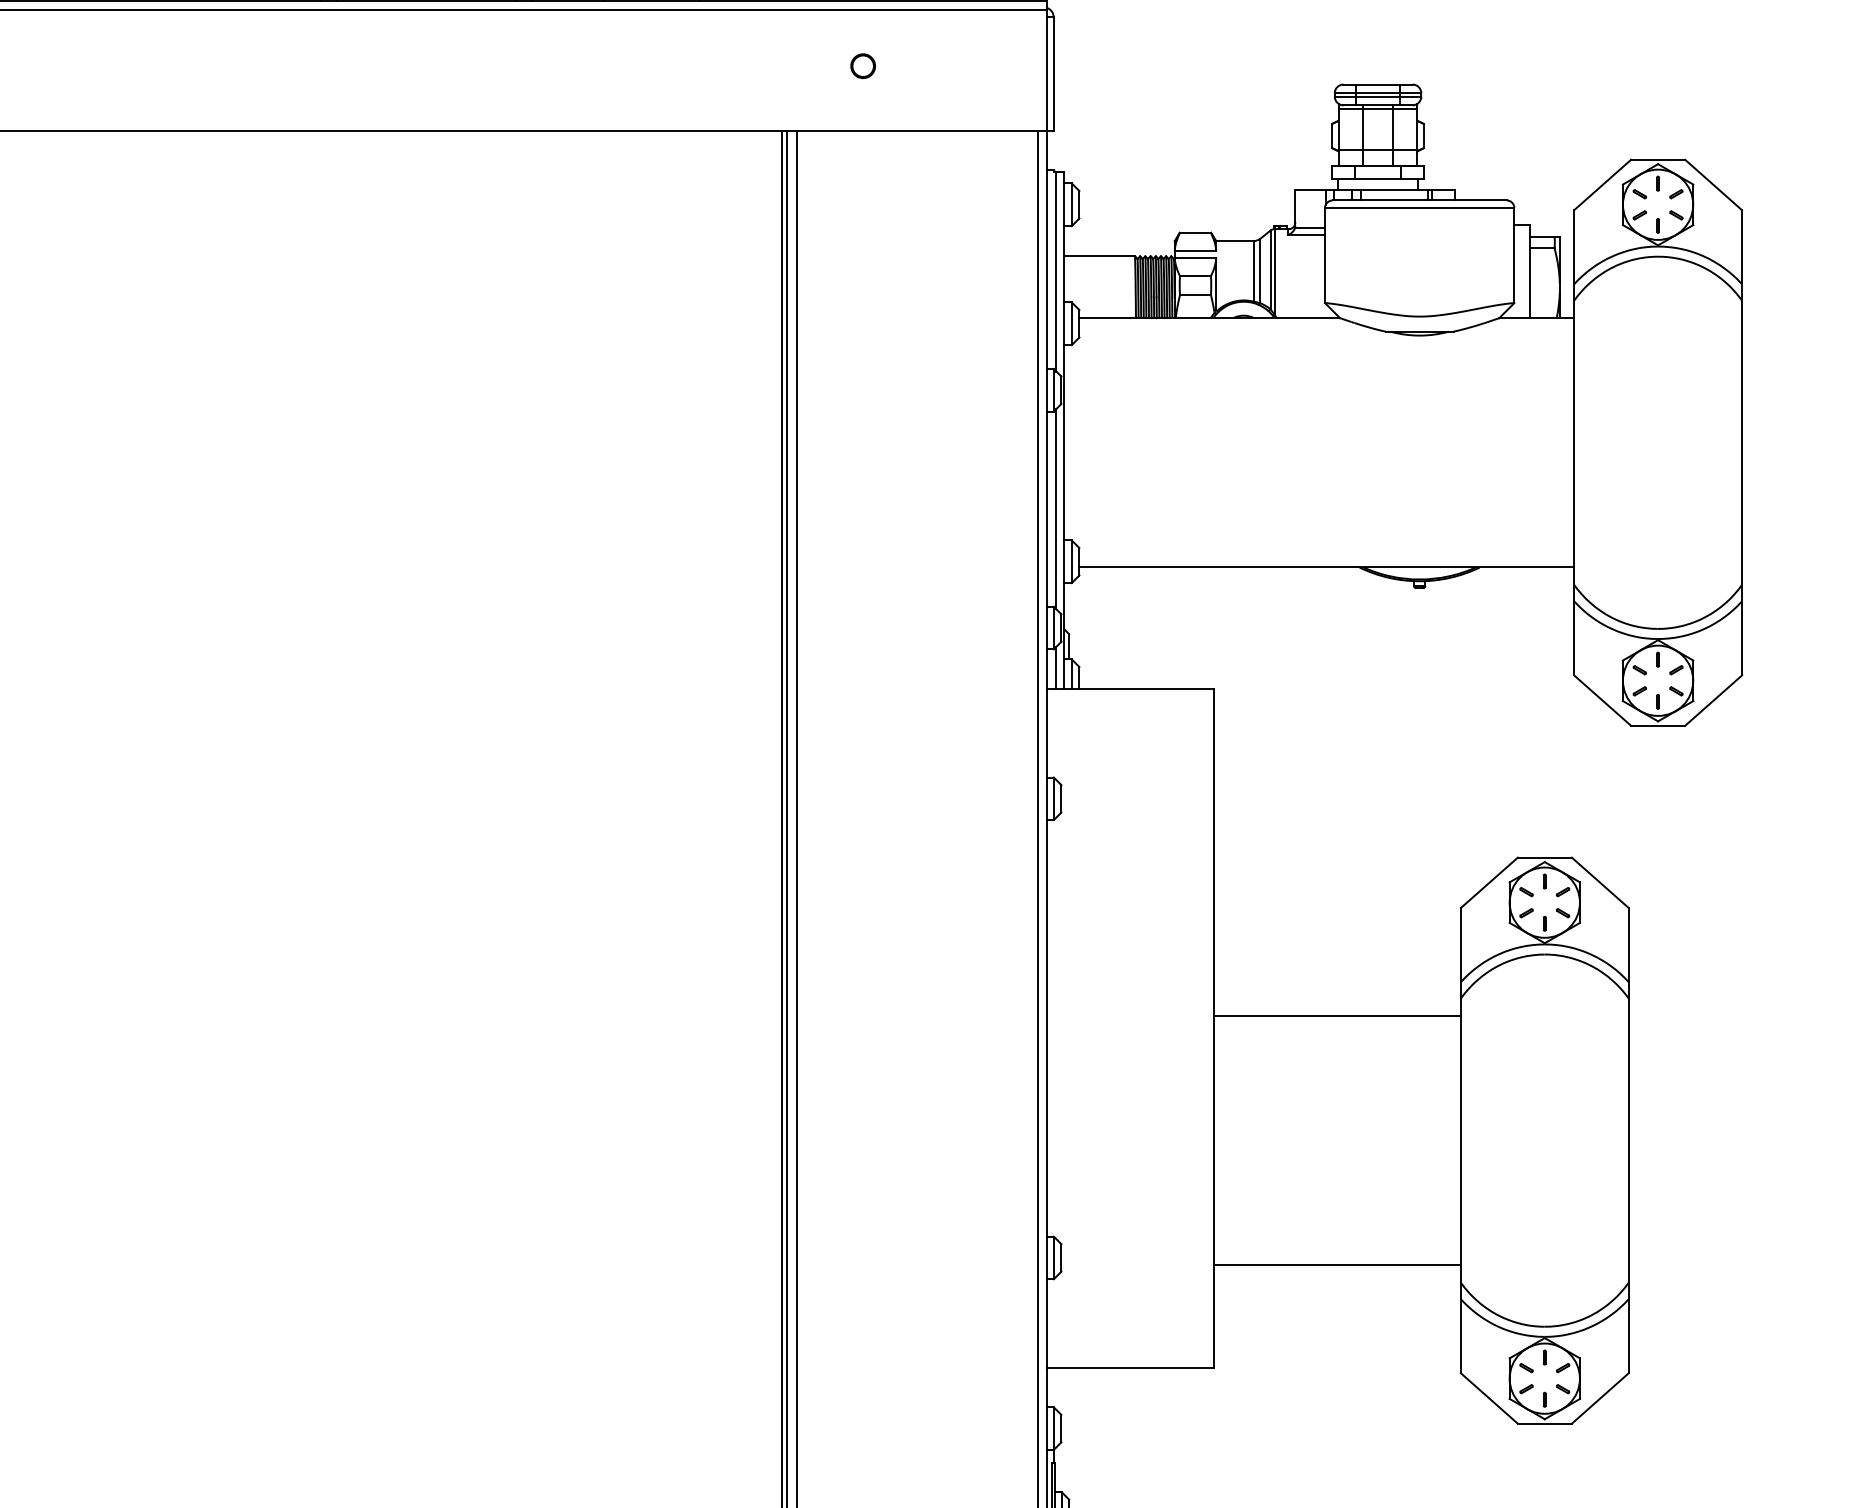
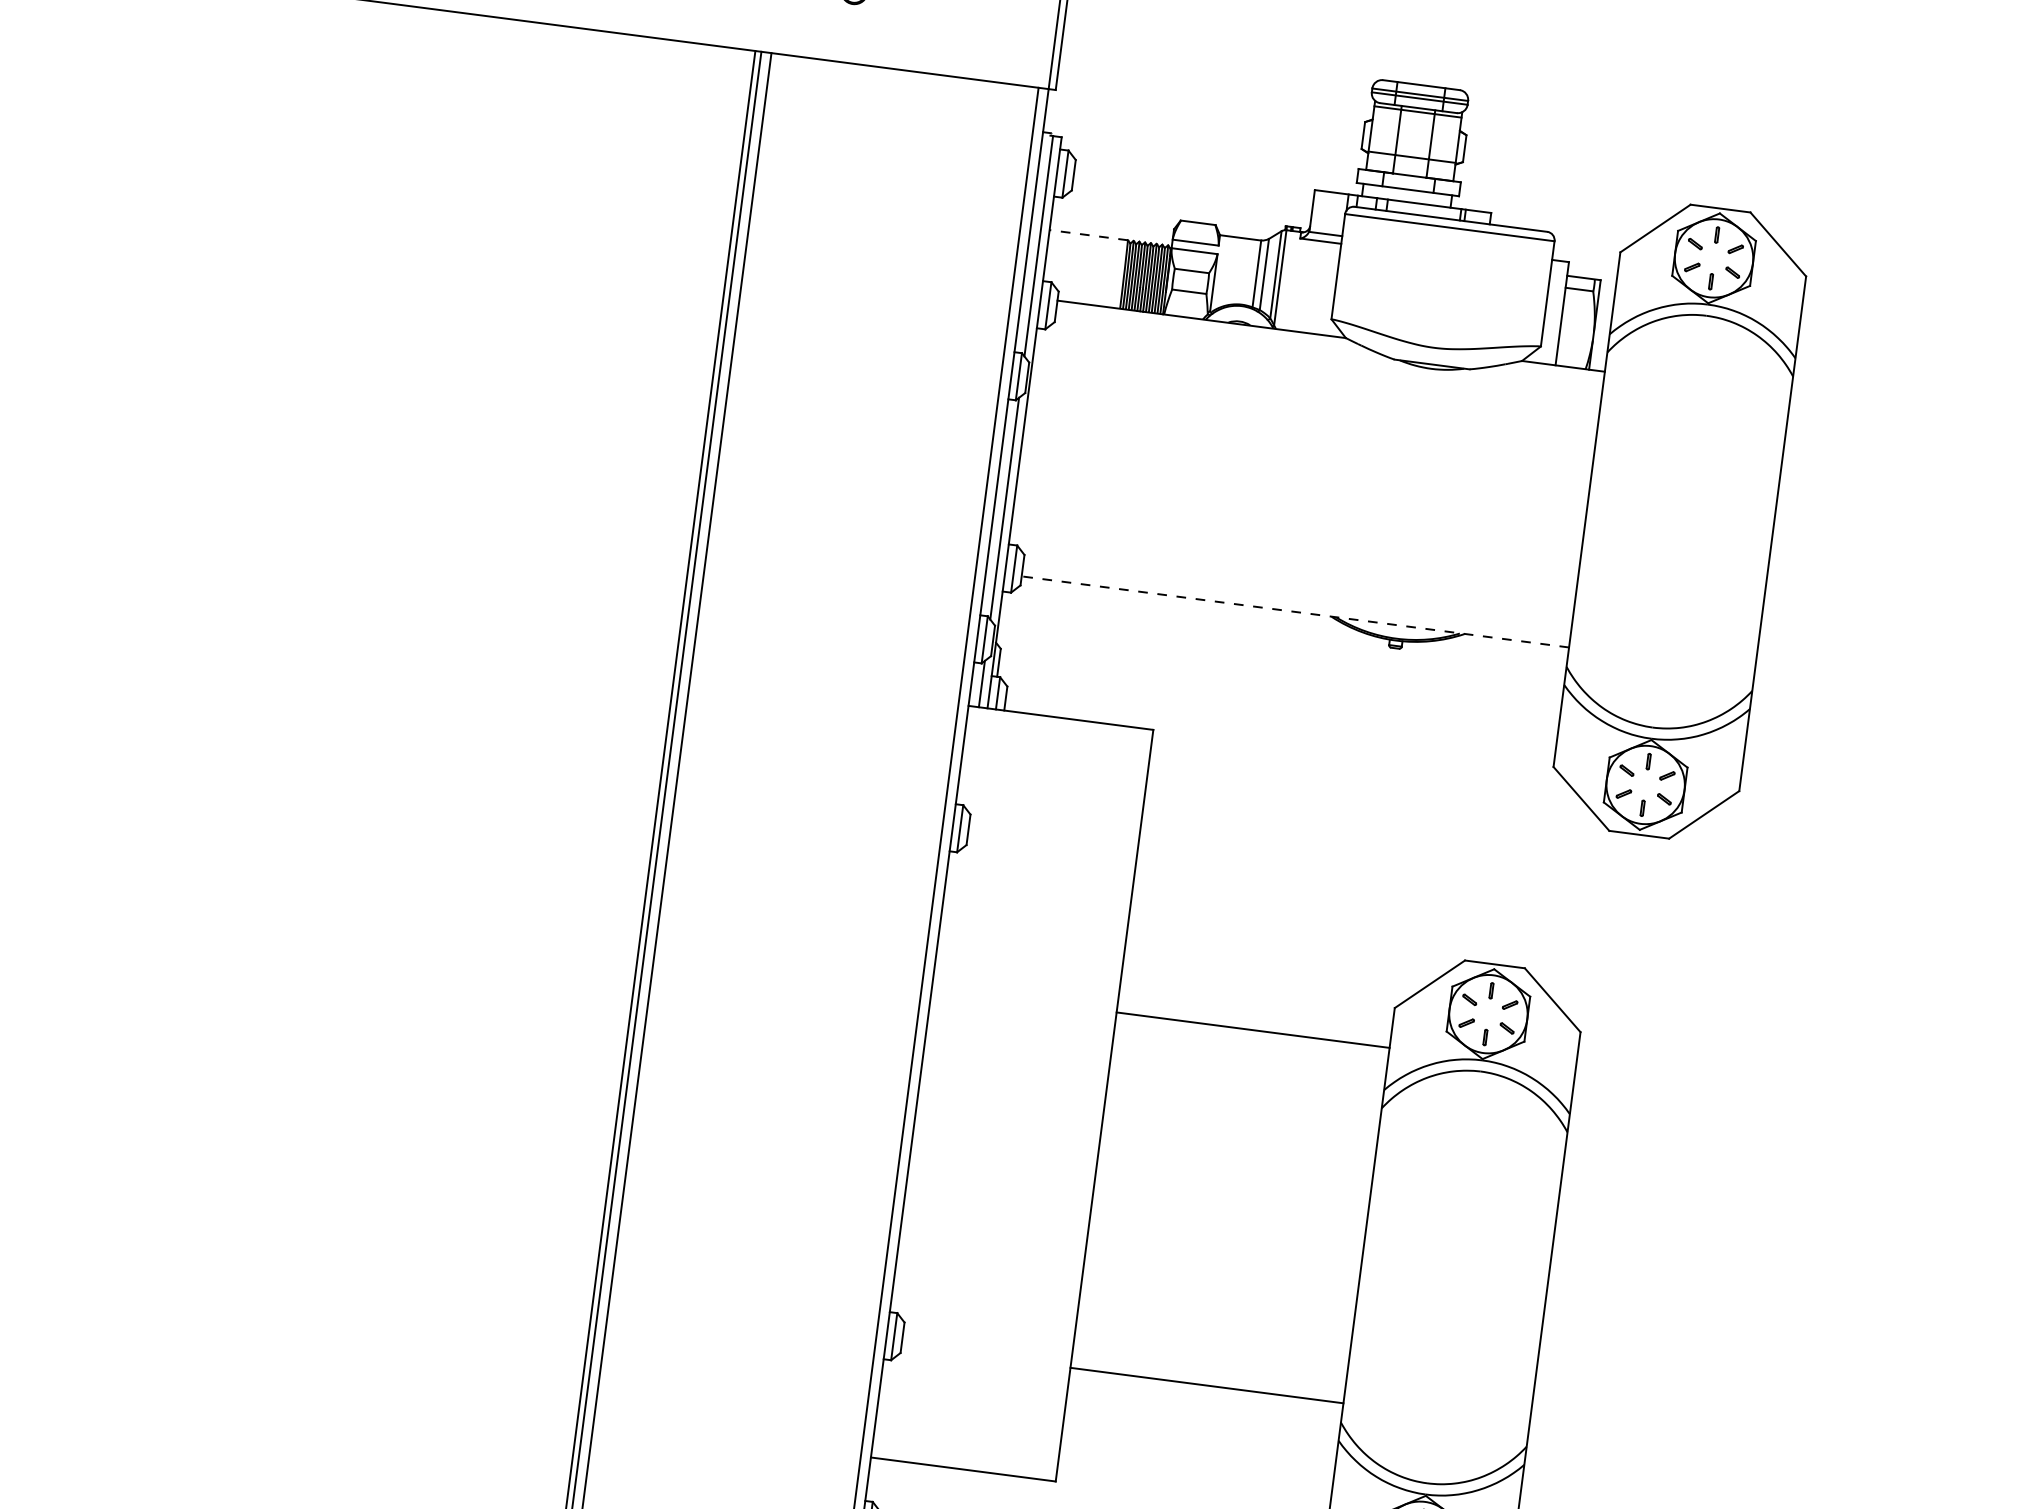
line: (1099, 256) -> (1088, 235), solid -> dashed
line: (1326, 567) -> (1295, 612), solid -> dashed
line: (1337, 1016) -> (1253, 1030), moved

